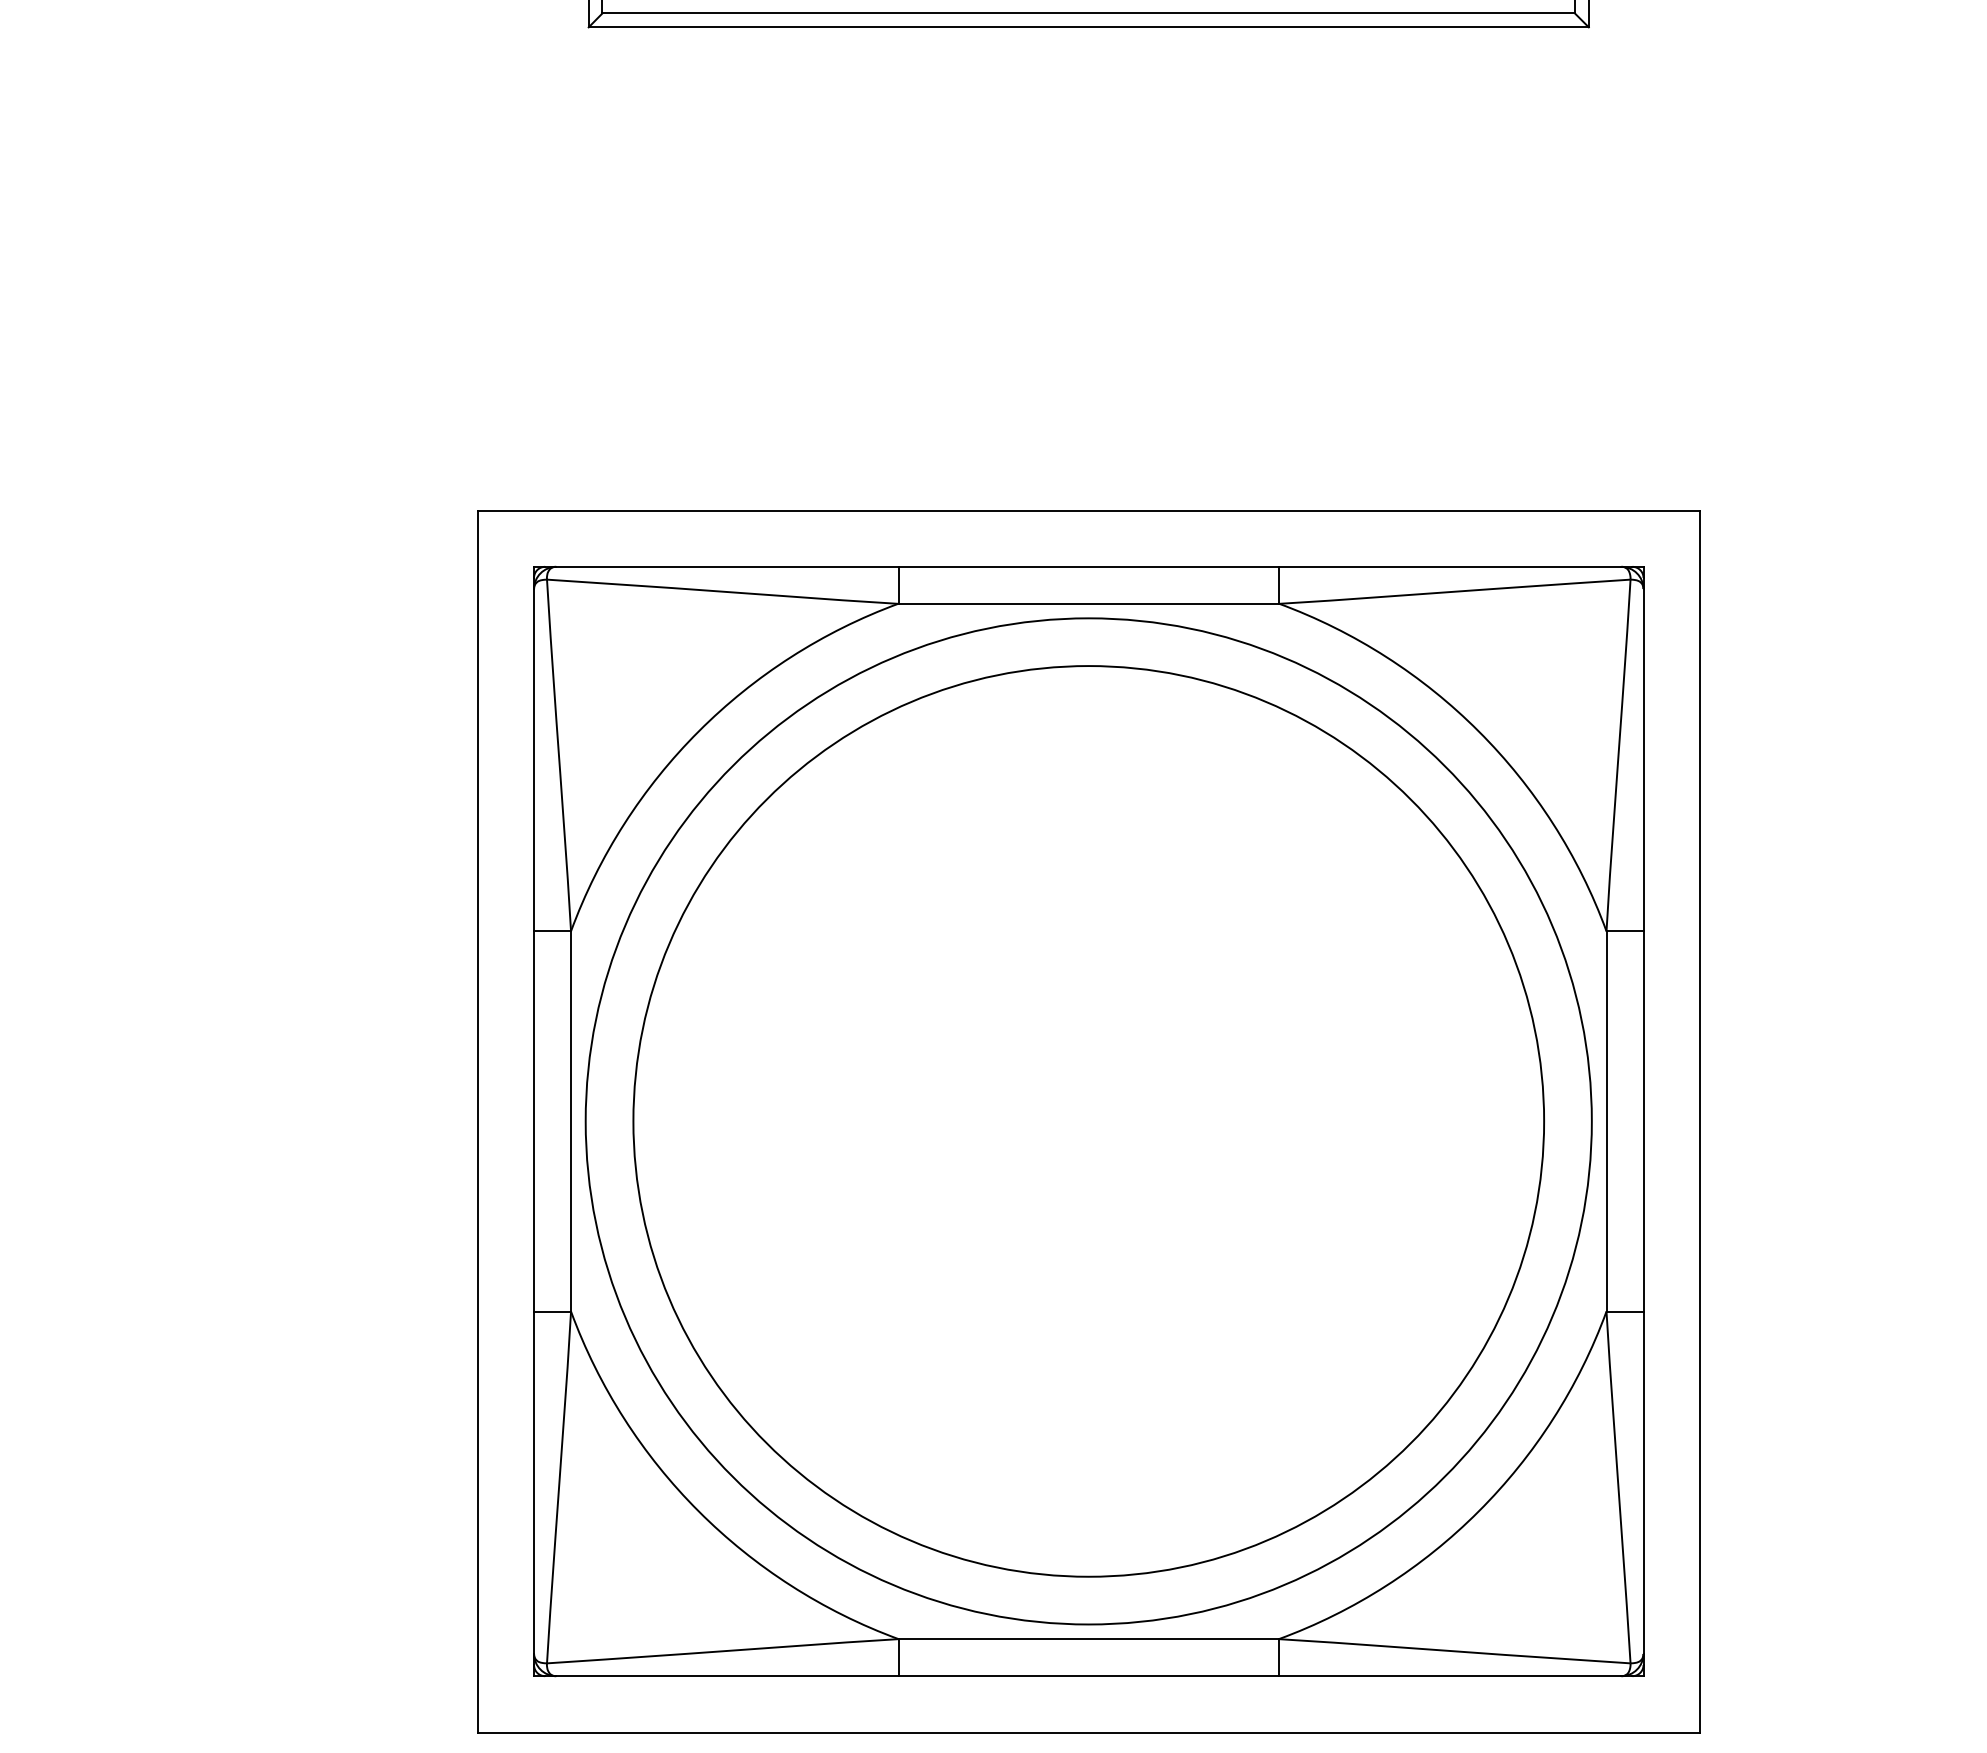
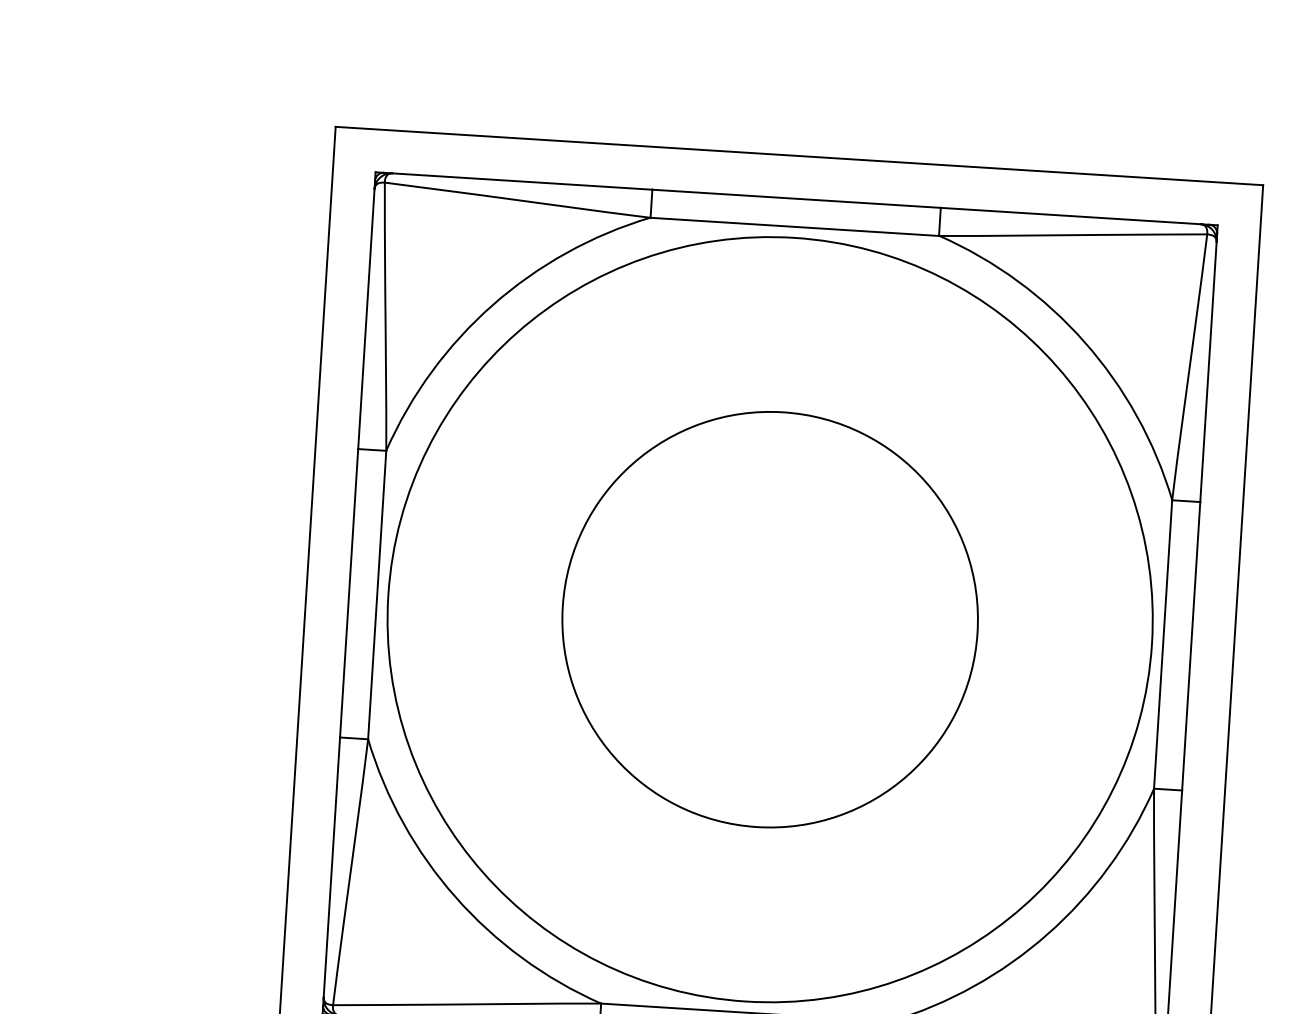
circle: (1088, 1121) -> (769, 619), size x0.6

